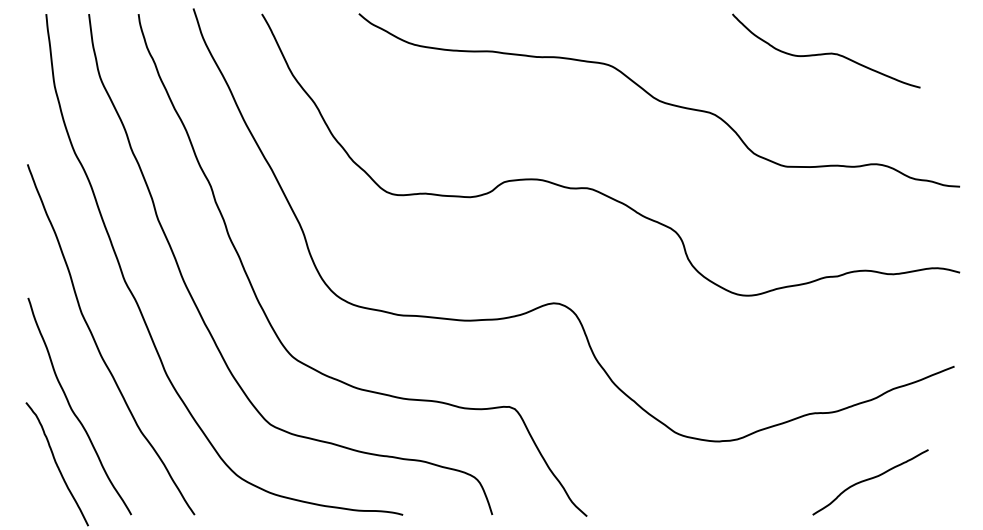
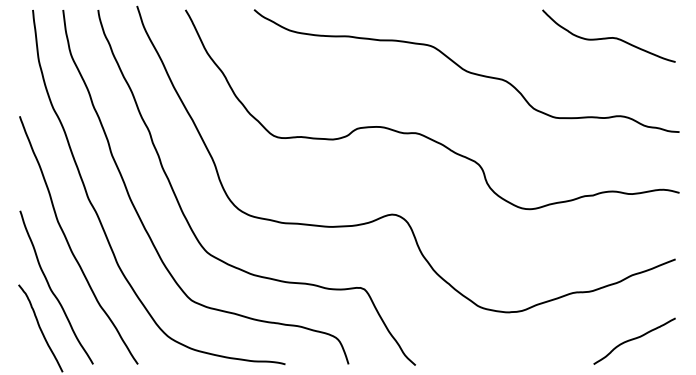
curve: (827, 52) -> (609, 37), moved
curve: (868, 480) -> (633, 339), moved

